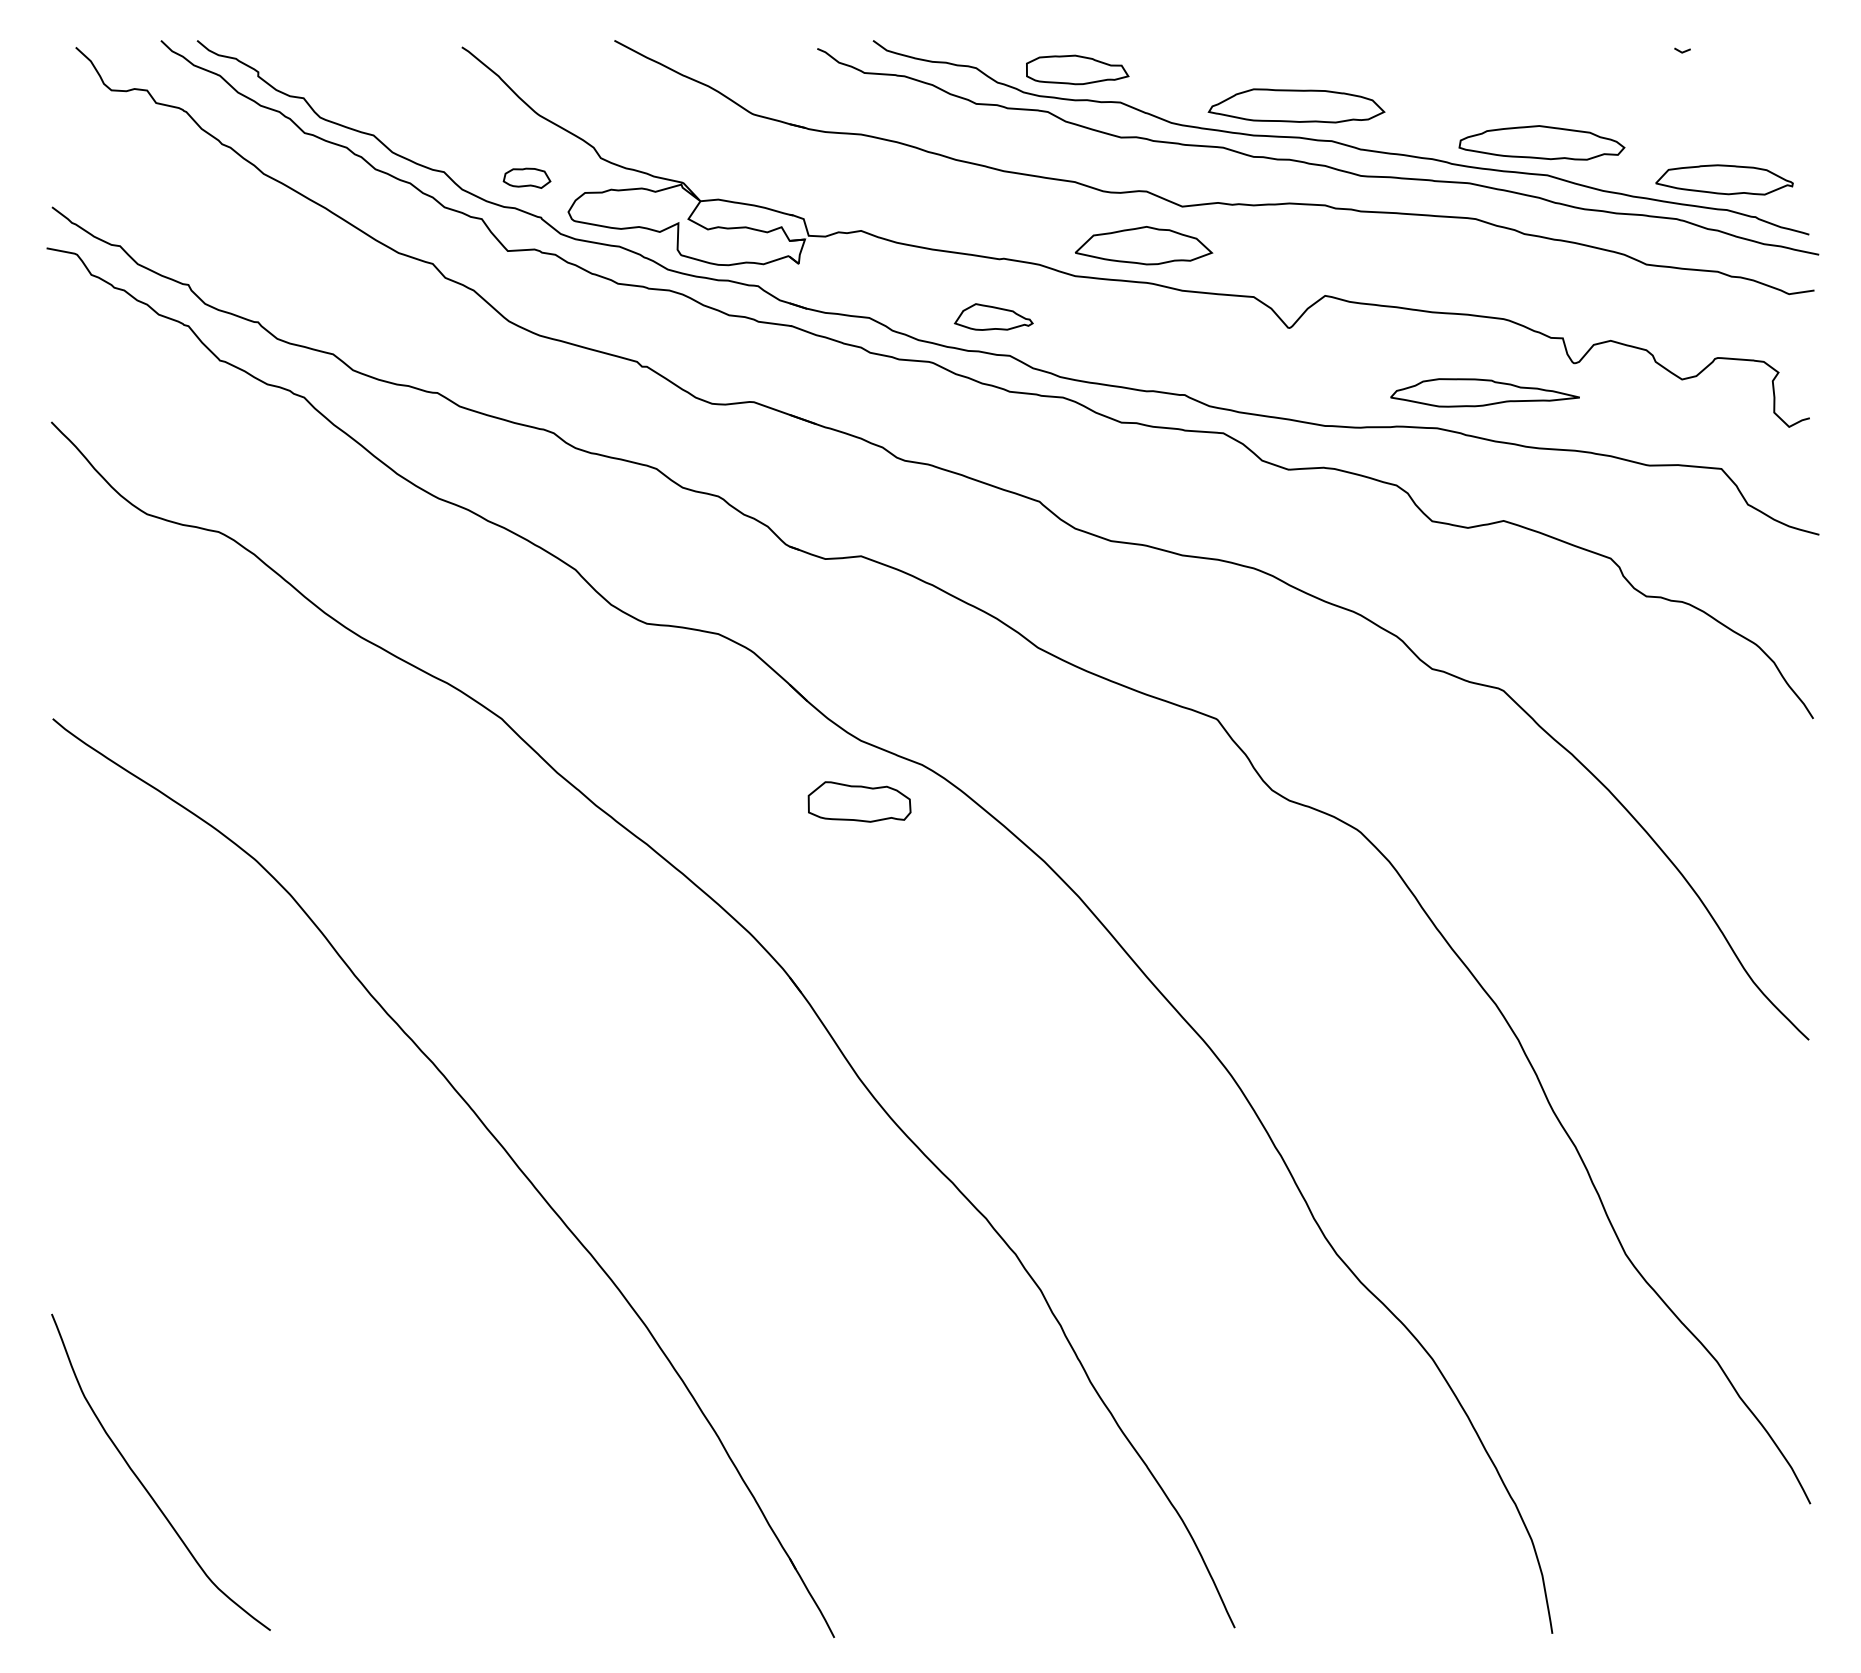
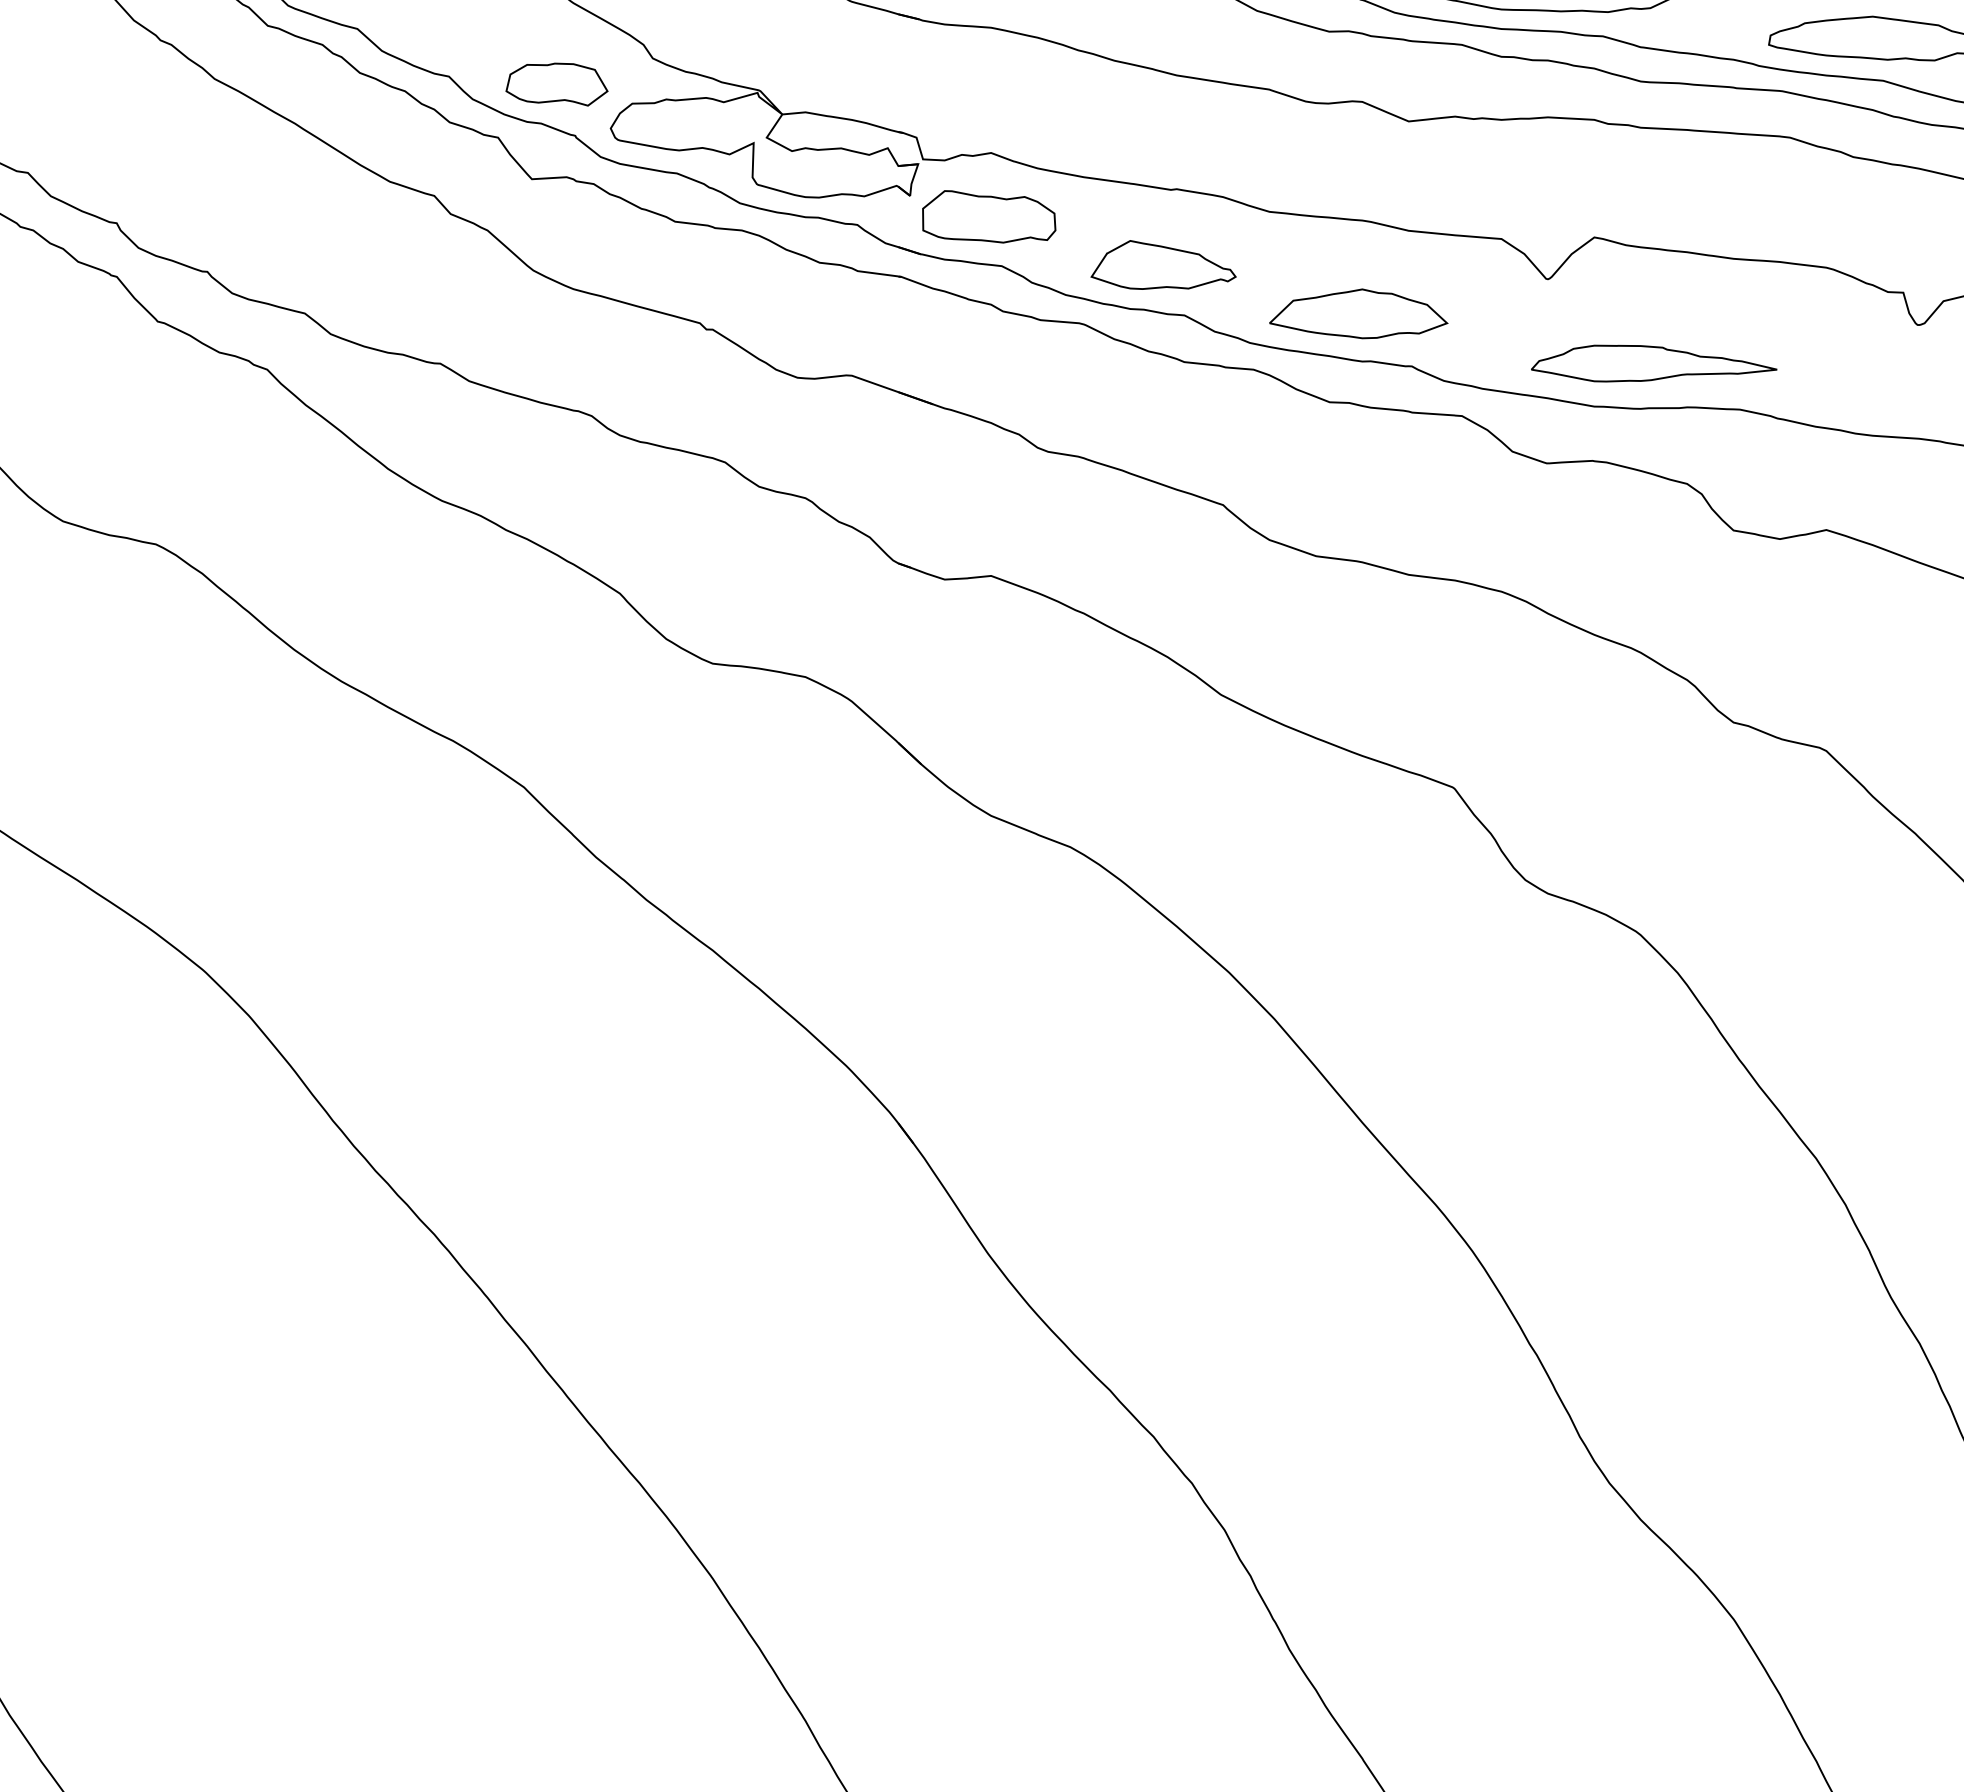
part: (526, 178) -> (556, 84), size x1.67
part: (1143, 245) -> (1358, 313), moved
part: (993, 316) -> (1163, 264), size x1.43
part: (1484, 392) -> (1653, 363), moved
part: (859, 801) -> (989, 216), moved

